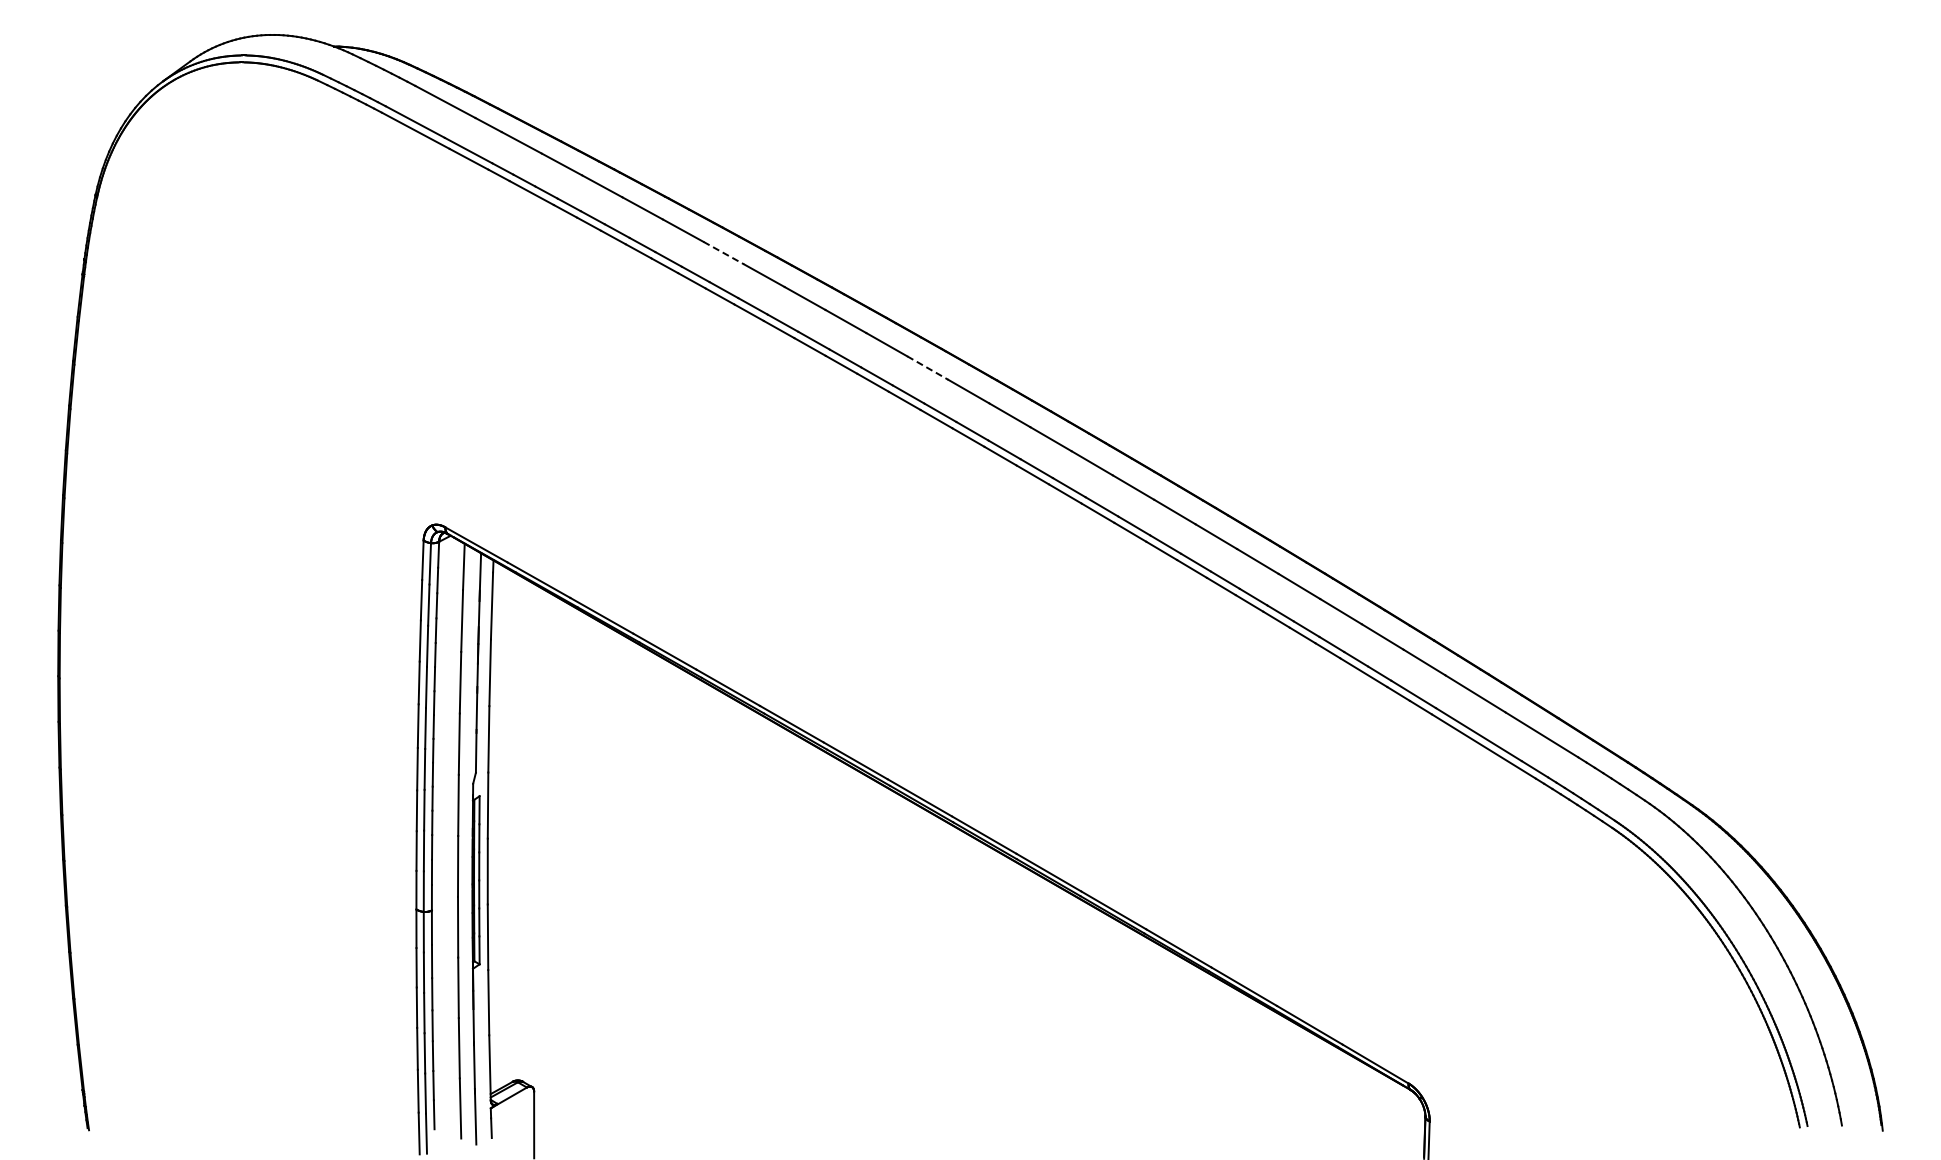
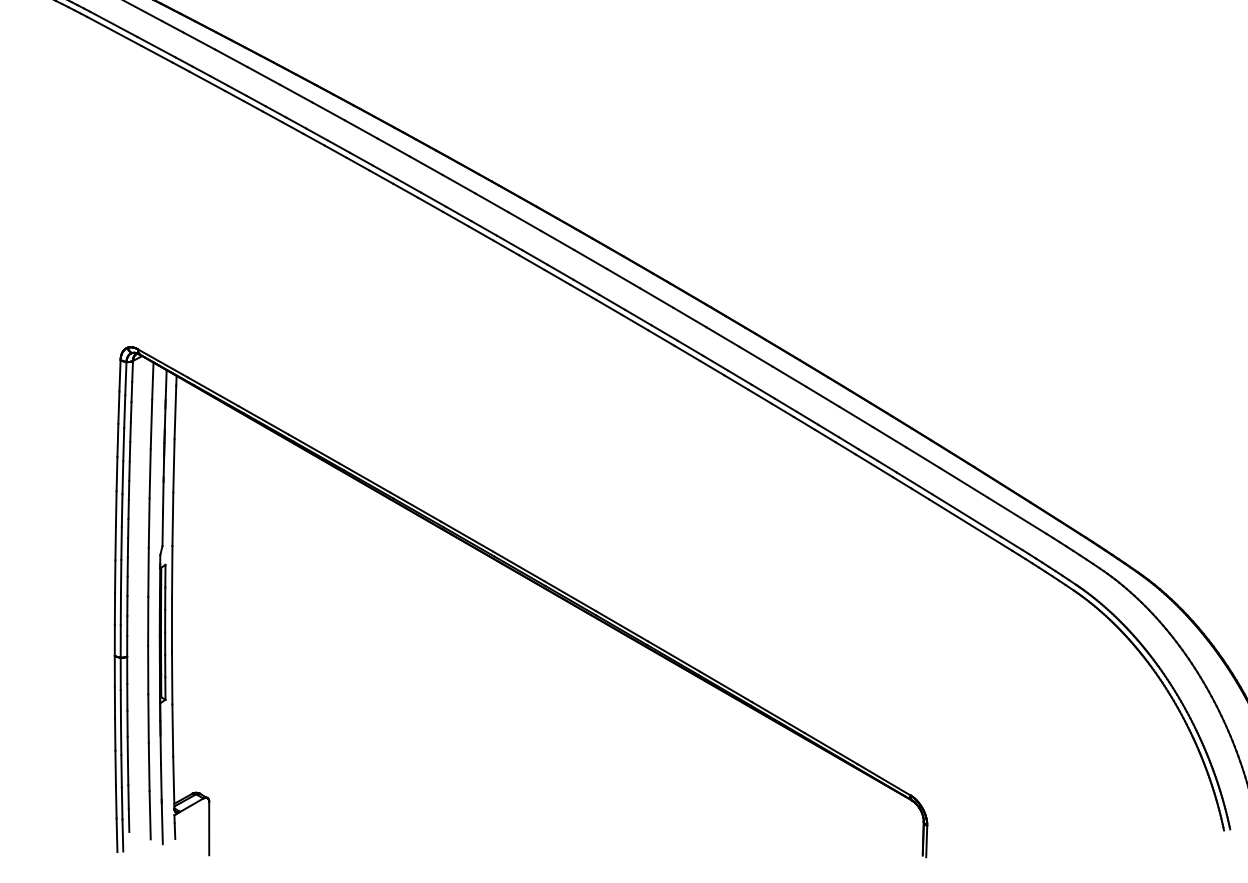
line: (724, 253) -> (361, 129), dashed -> solid
line: (927, 368) -> (524, 221), dashed -> solid

